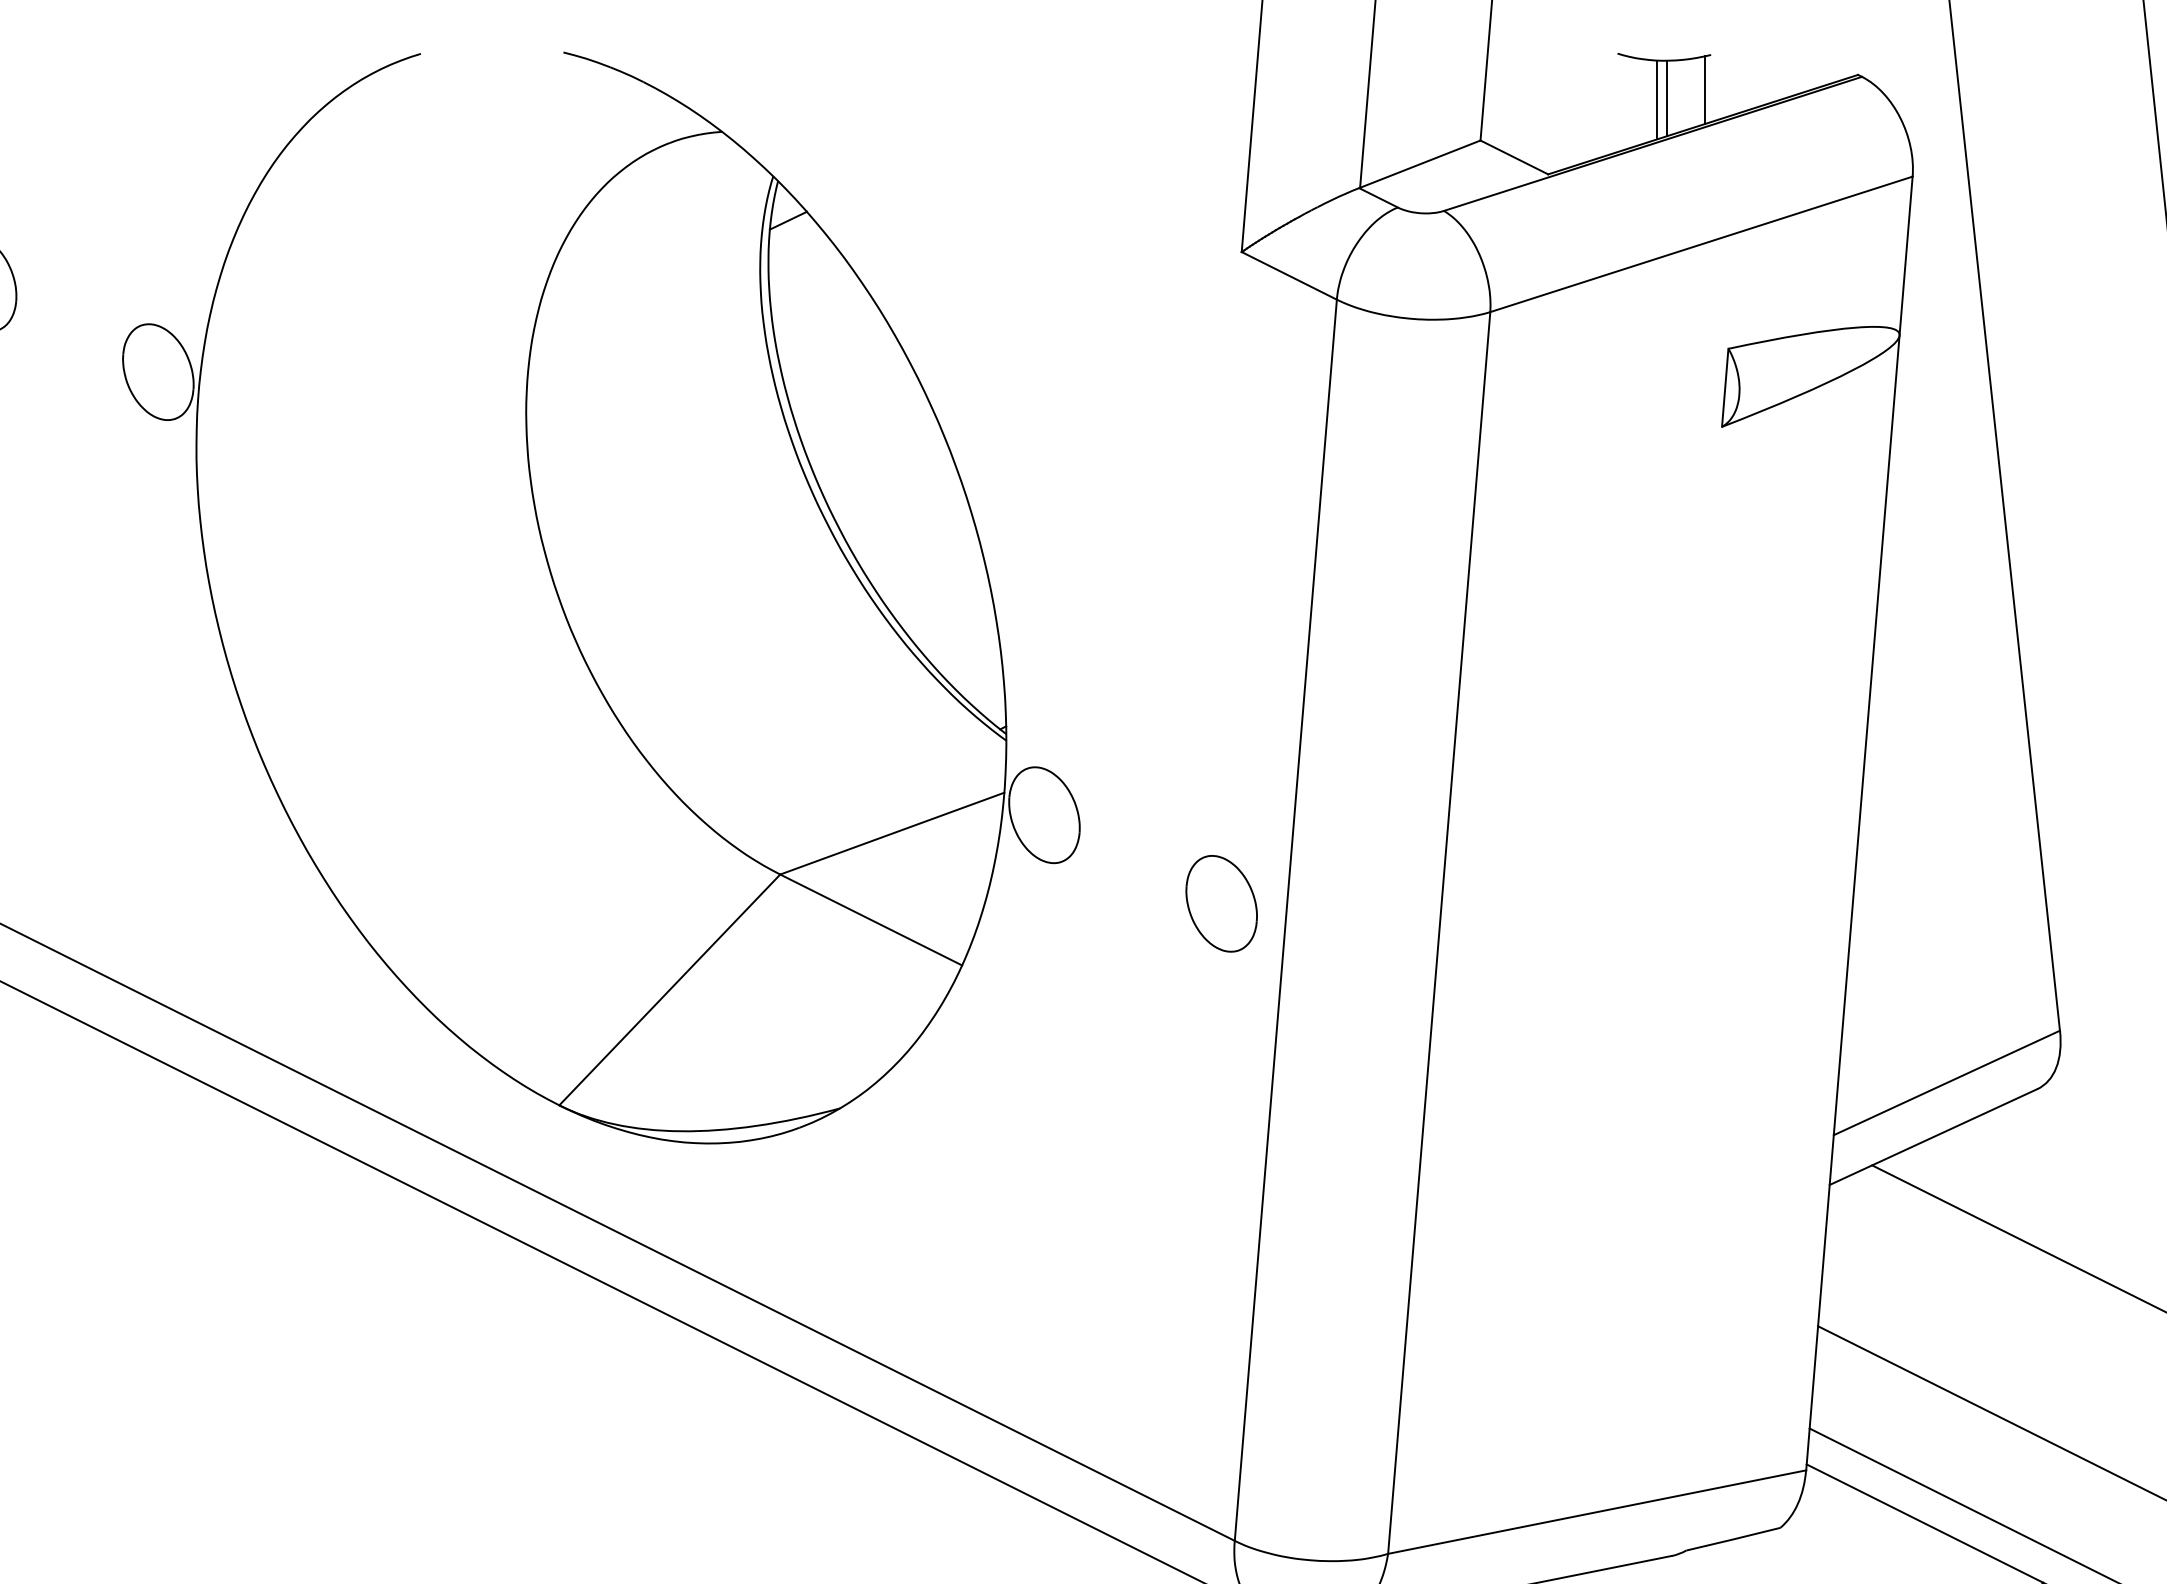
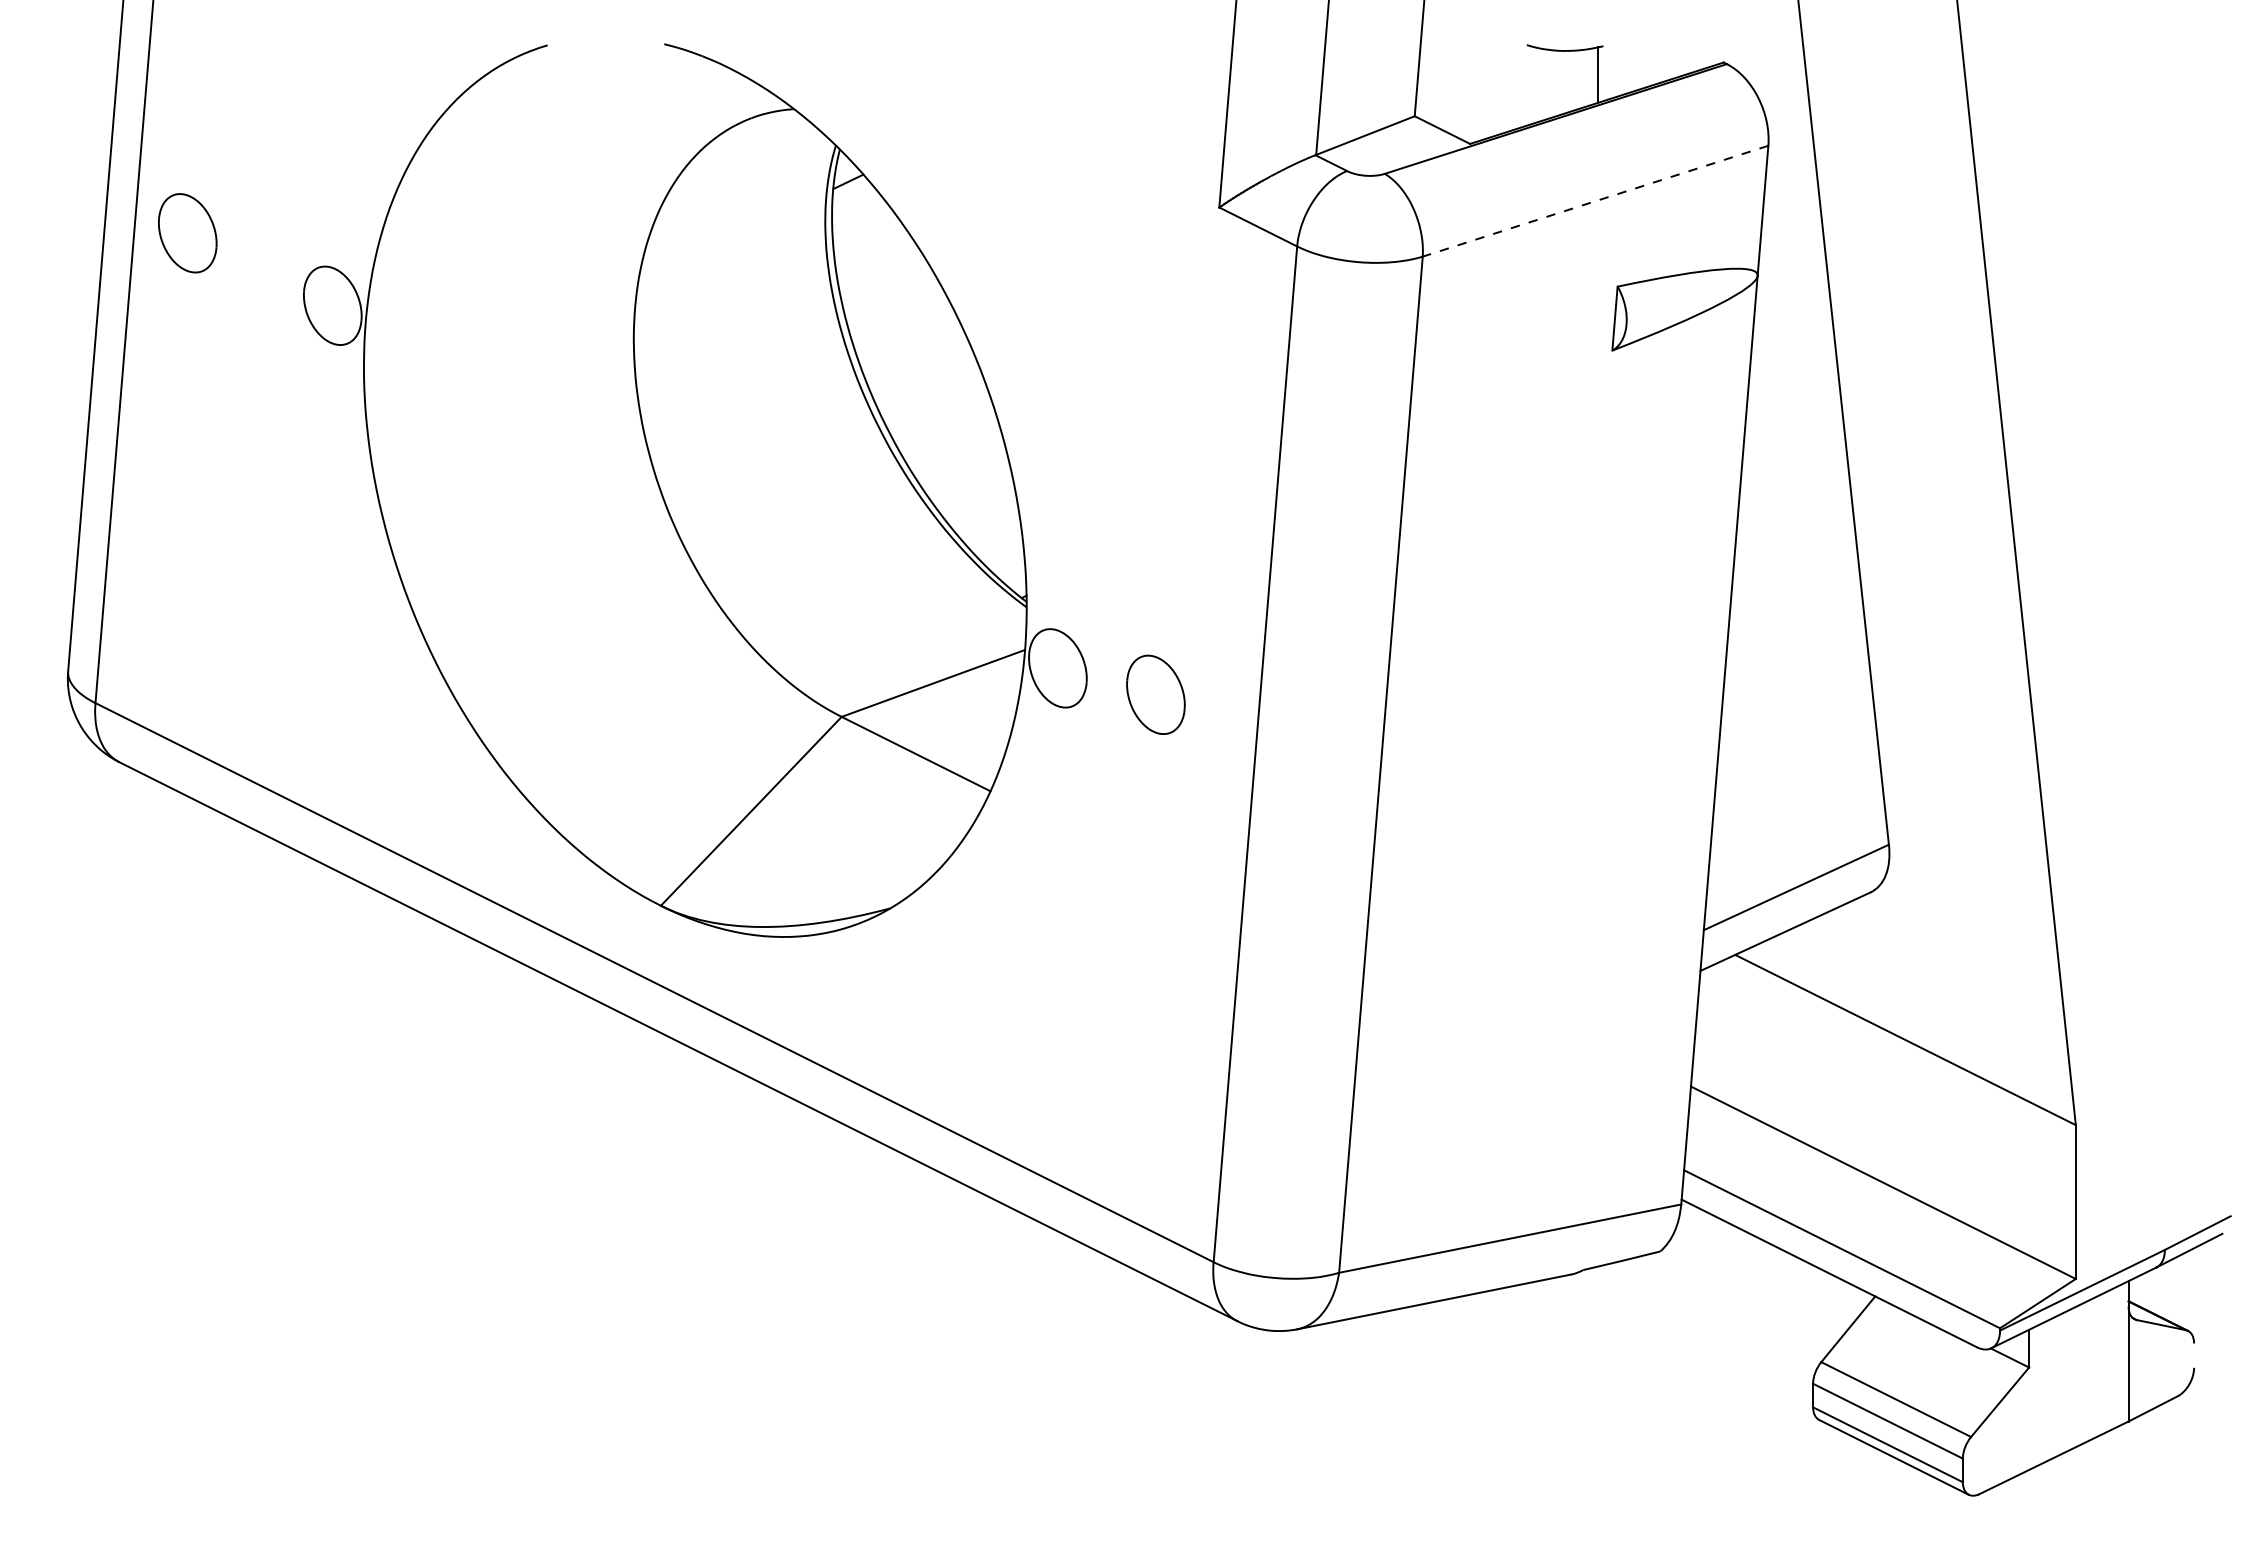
line: (1667, 98) -> (1567, 81), removed
line: (1657, 99) -> (1559, 82), removed
line: (1701, 244) -> (1595, 201), solid -> dashed
part: (1221, 903) -> (1155, 694), moved

